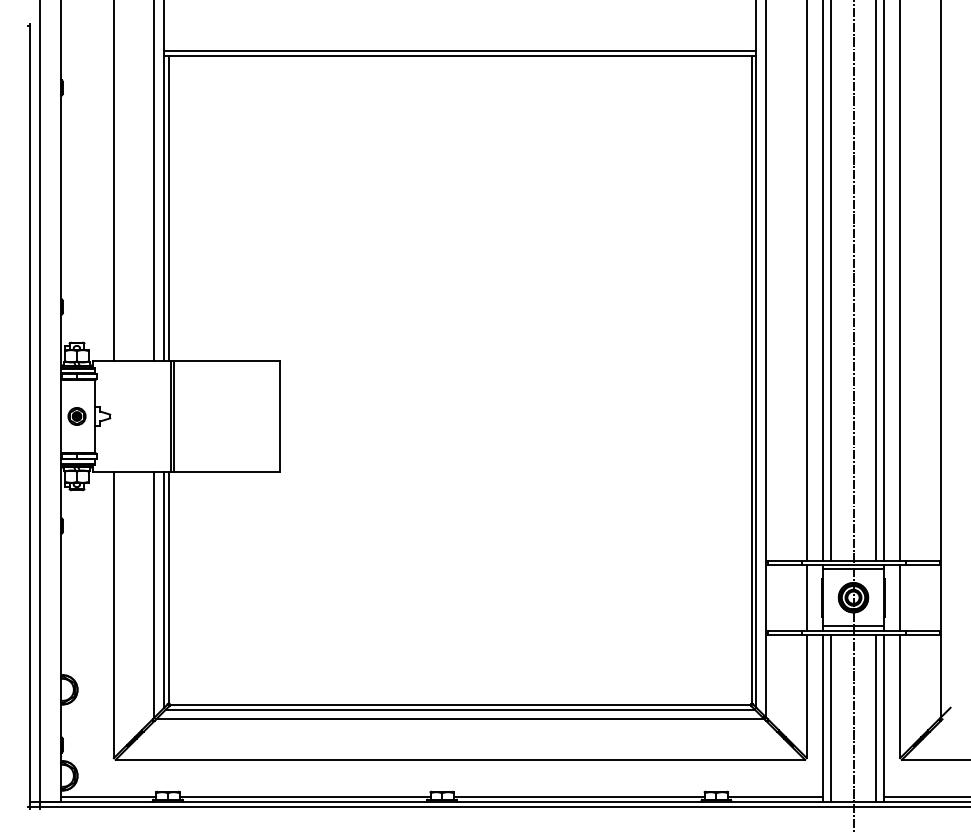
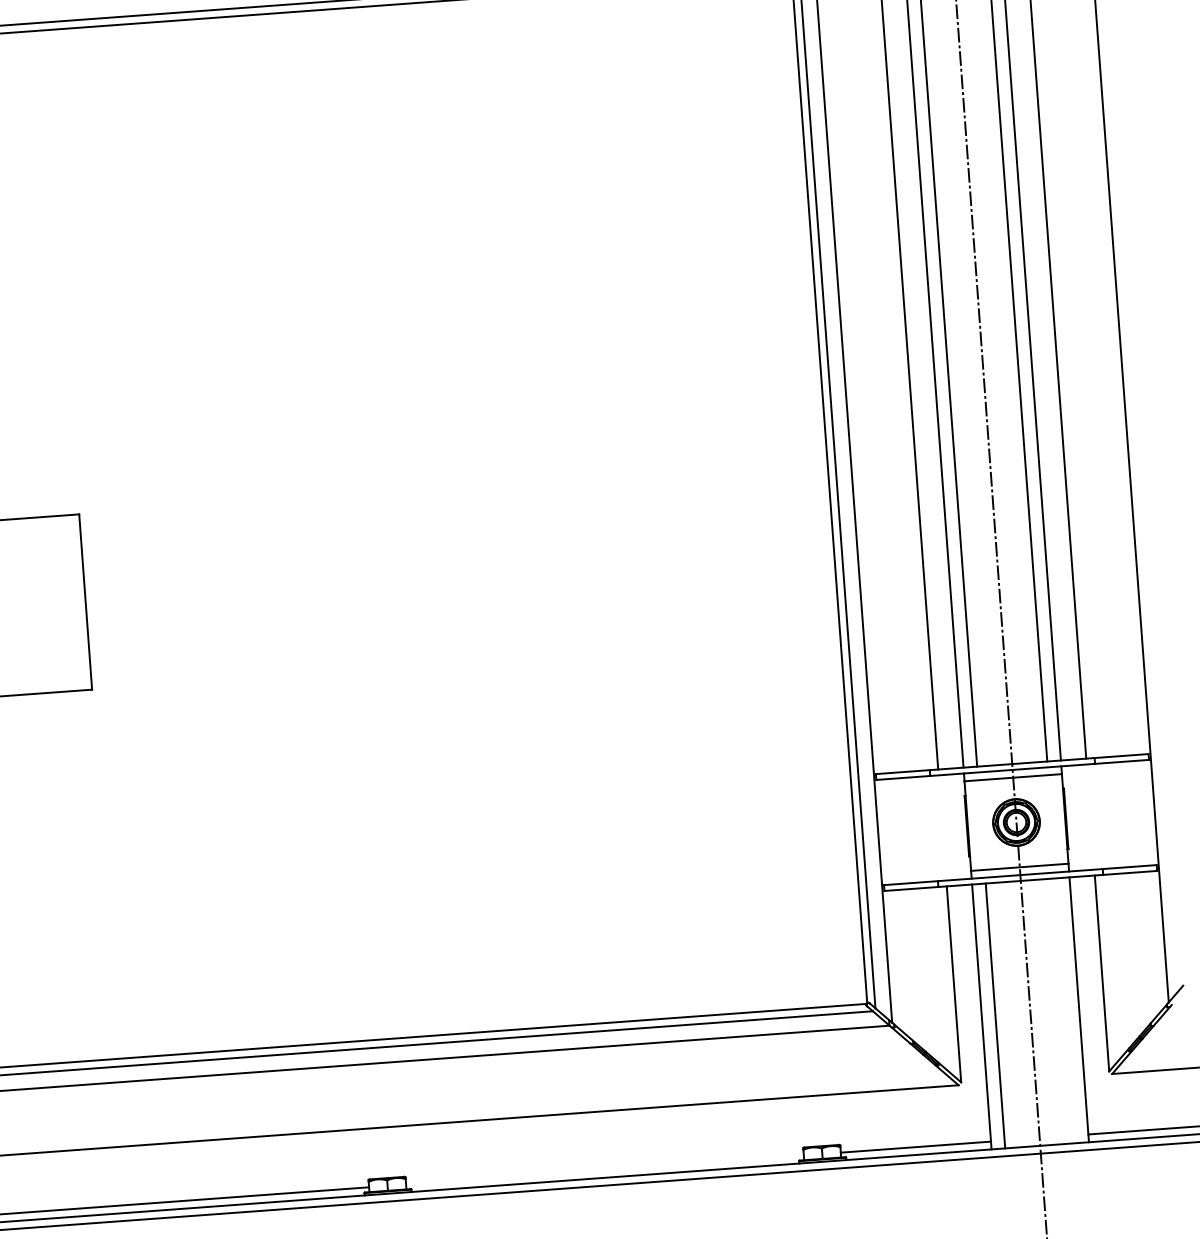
line: (806, 597) -> (941, 827), removed
line: (900, 597) -> (1090, 816), removed
line: (875, 717) -> (1065, 1009), removed
line: (578, 796) -> (603, 1169), removed

